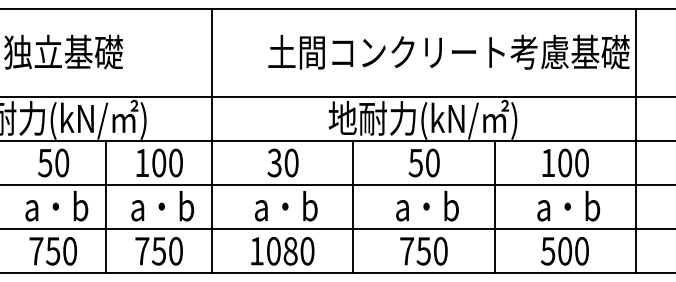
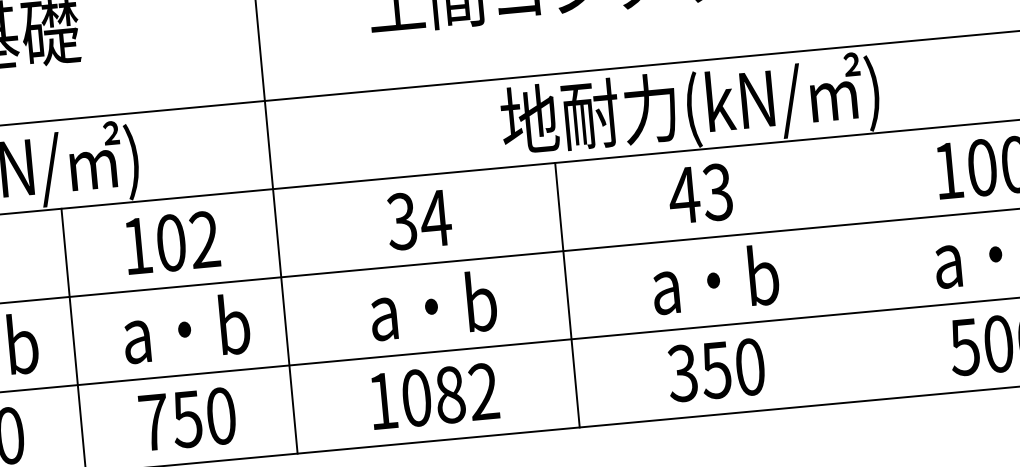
text: (175, 162) -> (203, 238), 100 -> 102
text: (291, 162) -> (435, 217), 30 -> 34
text: (423, 162) -> (699, 192), 50 -> 43
line: (494, 207) -> (849, 269), removed
text: (307, 251) -> (484, 392), 1080 -> 1082
text: (406, 251) -> (681, 373), 750 -> 350

